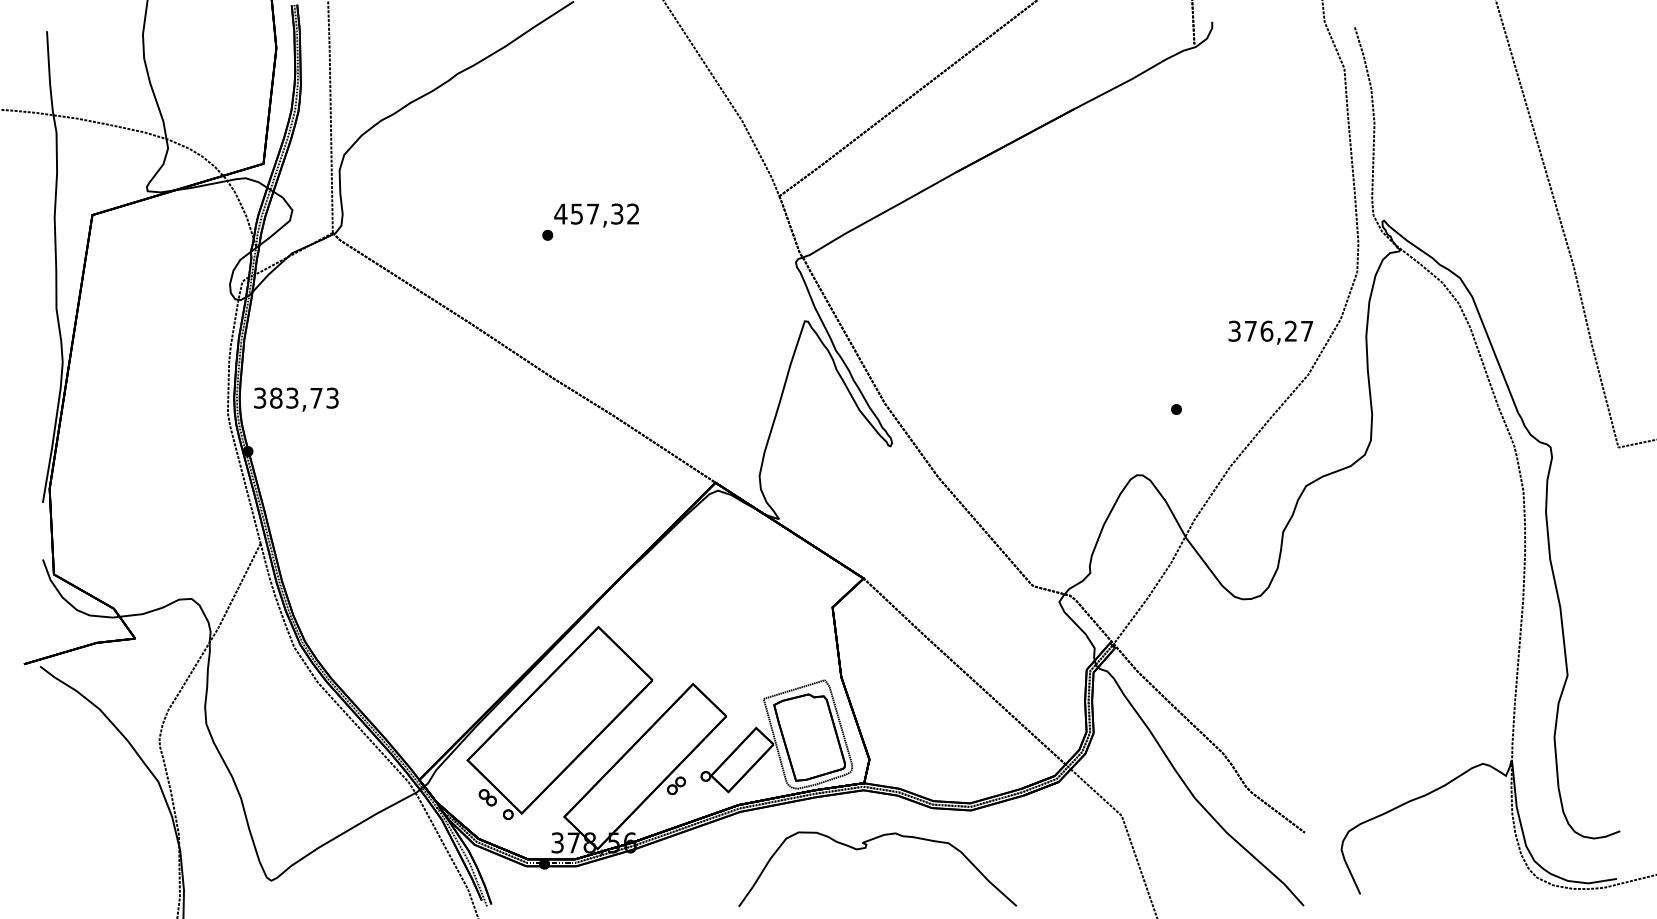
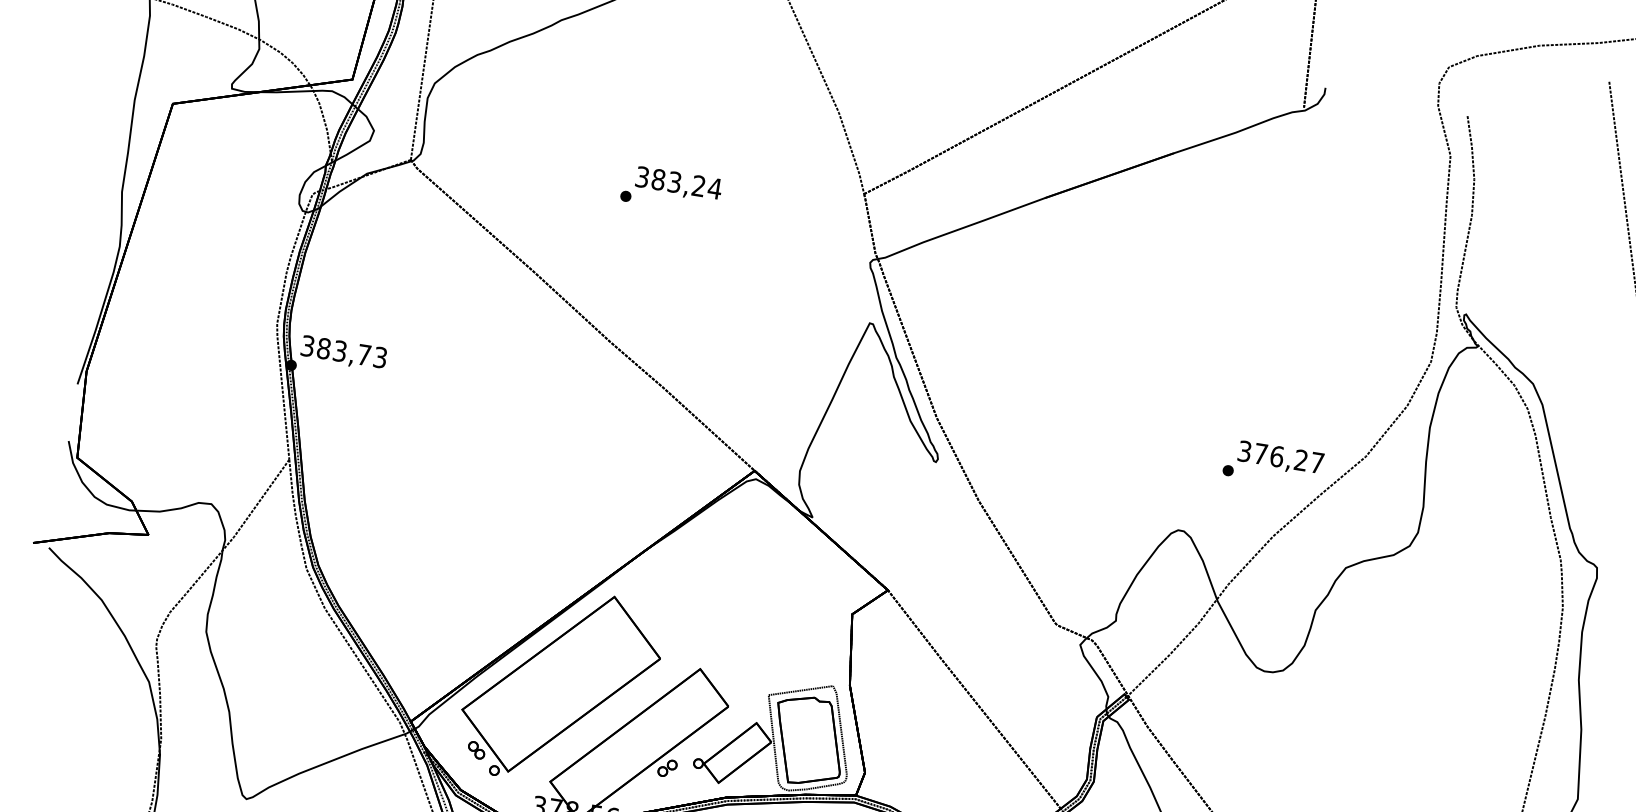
text: (596, 213) -> (678, 182), 457,32 -> 383,24
text: (1270, 332) -> (1280, 458), moved
text: (296, 399) -> (344, 353), moved

